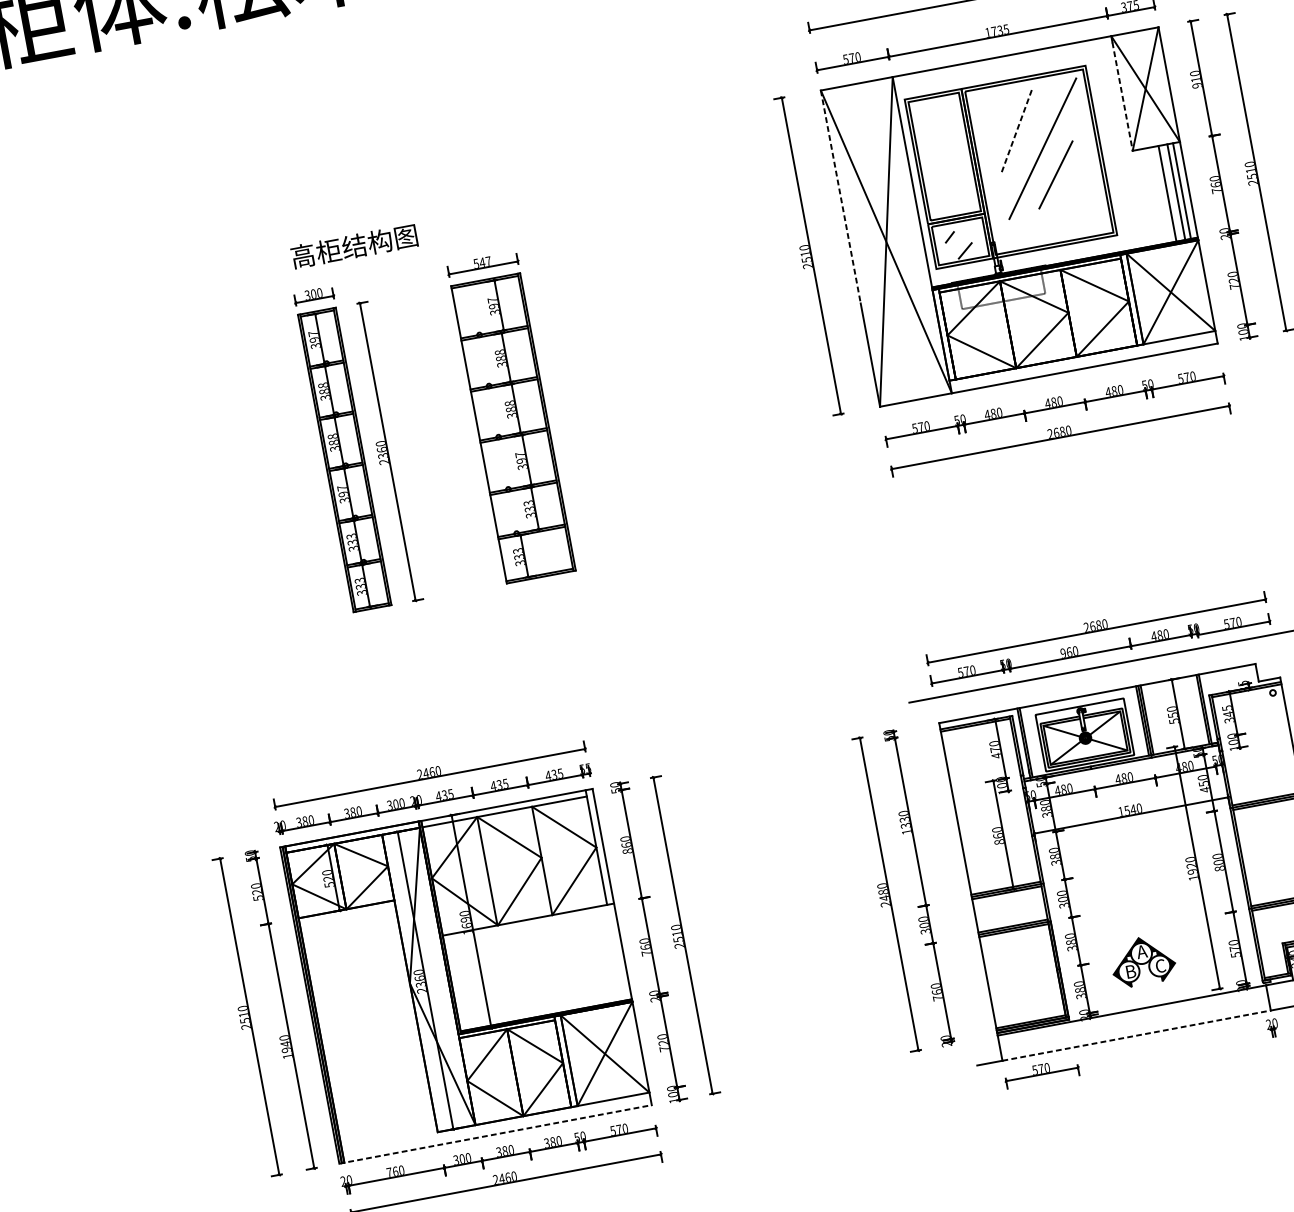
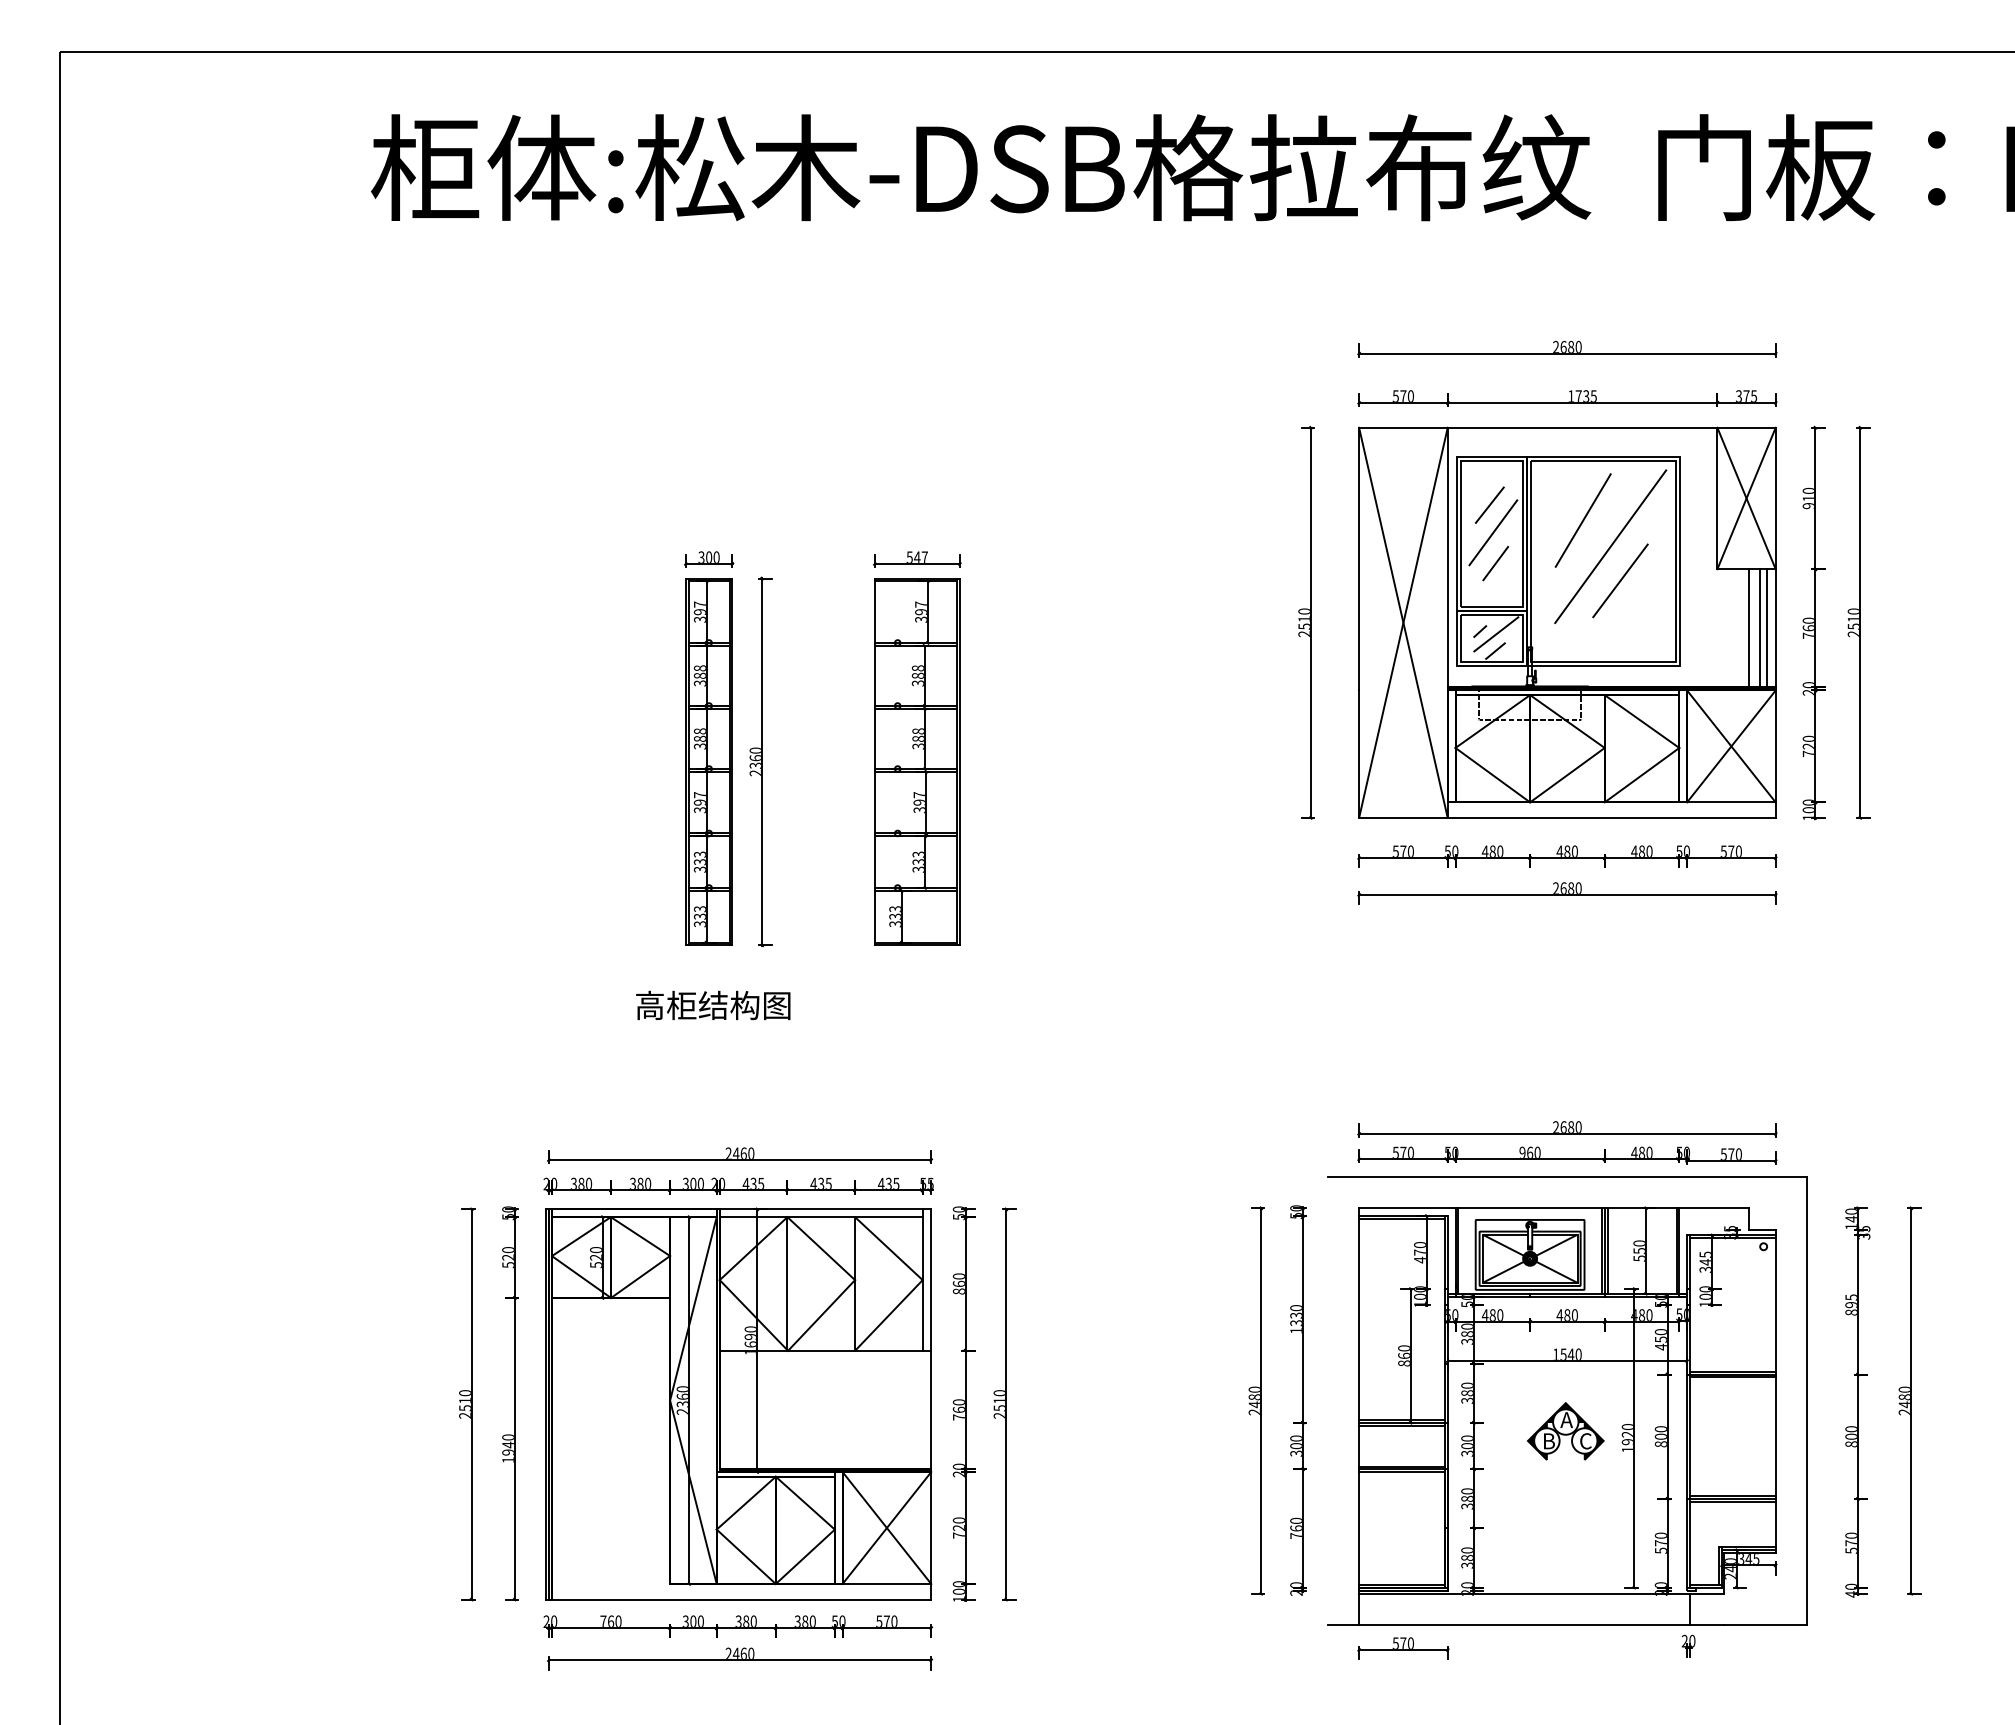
line: (1122, 96) -> (1717, 502), dashed -> solid
line: (1016, 131) -> (1583, 520), dashed -> solid
line: (938, 132) -> (1489, 504), added
line: (945, 155) -> (1493, 532), added
line: (951, 179) -> (1495, 563), added
line: (841, 197) -> (1359, 559), dashed -> solid
line: (963, 237) -> (1496, 634), added
text: (354, 246) -> (713, 1005), moved
part: (1142, 961) -> (1565, 1431), moved
line: (1136, 1035) -> (1524, 1624), dashed -> solid
line: (495, 1134) -> (738, 1599), dashed -> solid

